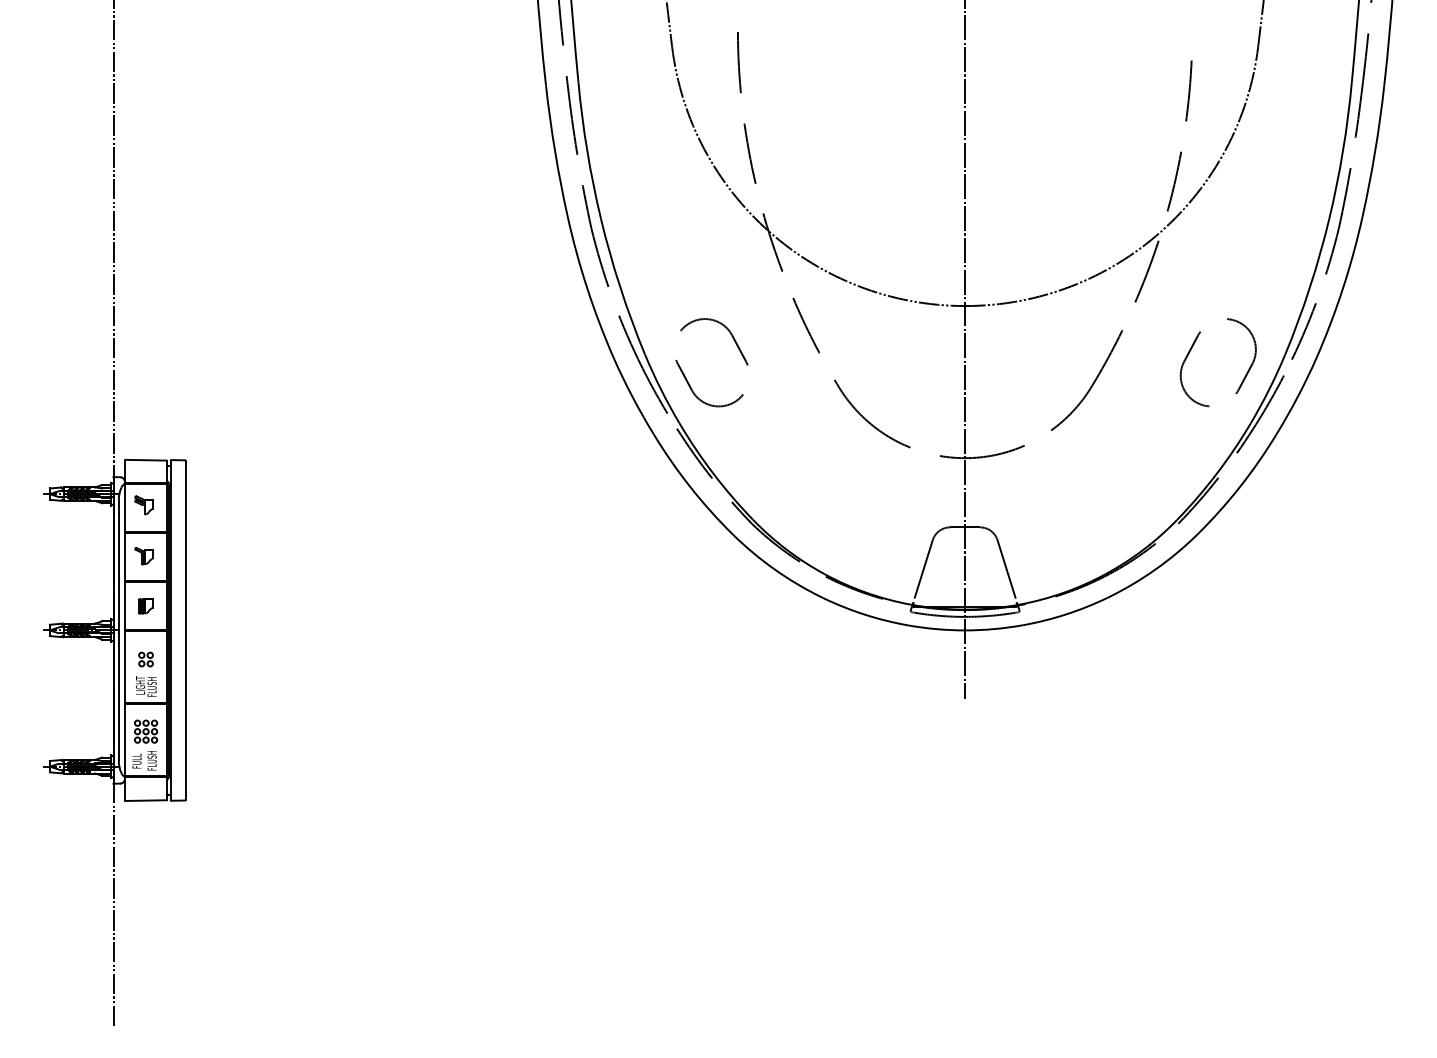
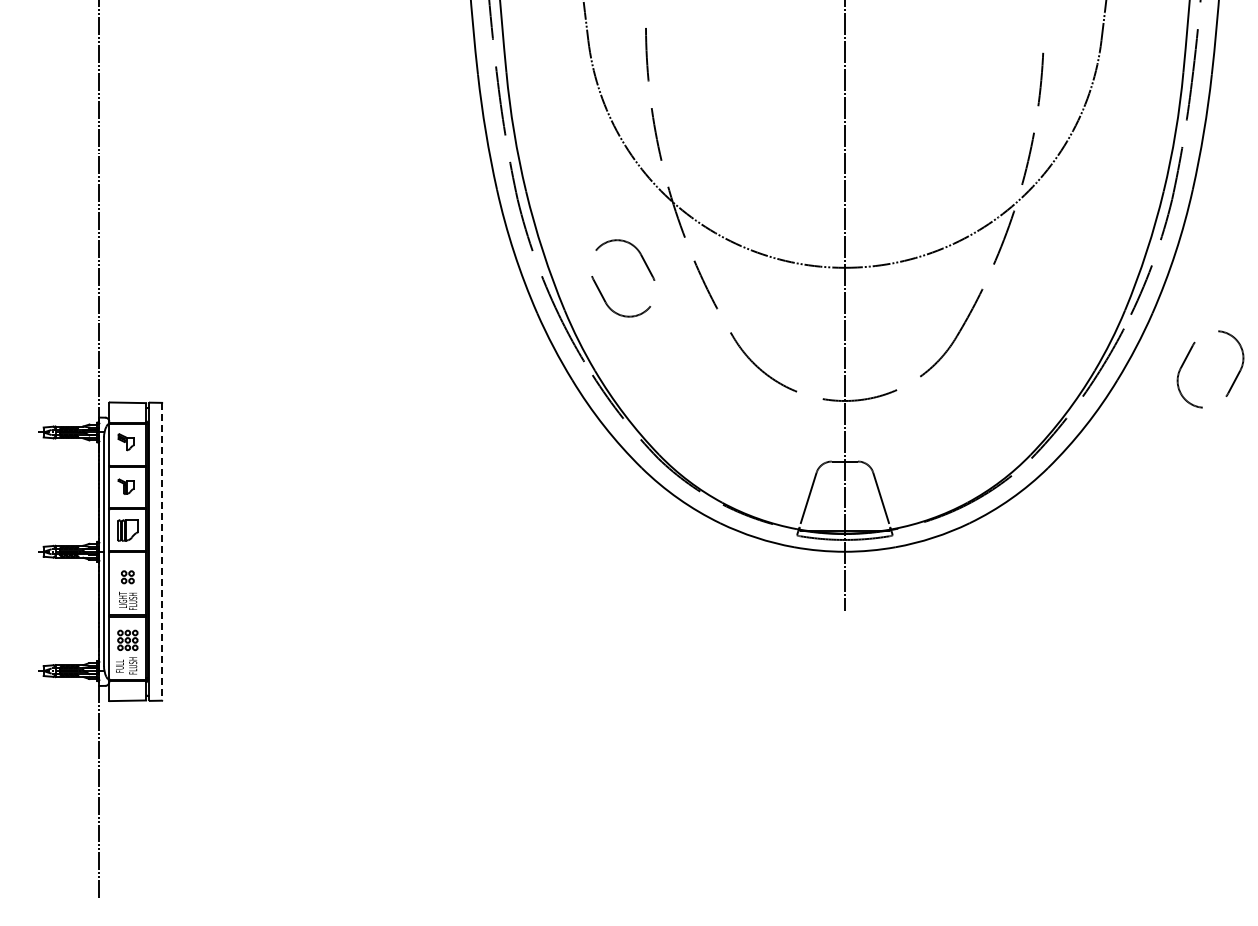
part: (1193, 347) -> (1188, 356), moved
part: (738, 350) -> (646, 267), moved
part: (145, 606) -> (127, 530), size x1.6
line: (185, 631) -> (162, 552), solid -> dashed

